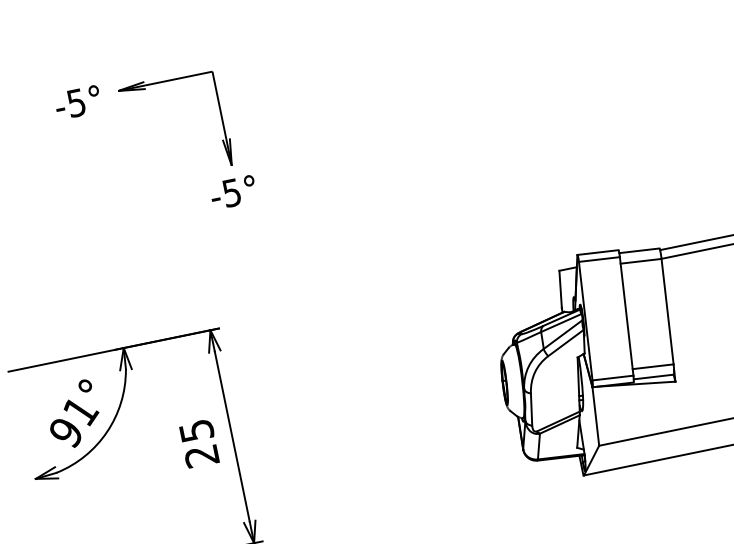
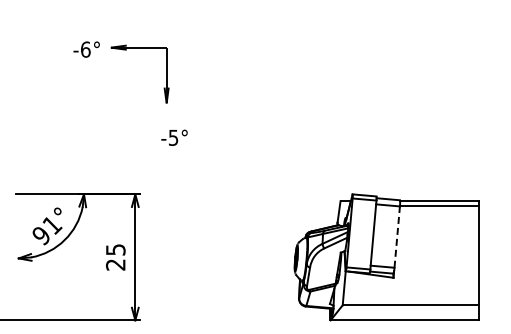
text: (76, 102) -> (85, 49), -5° -> -6°
text: (233, 192) -> (174, 137), moved
line: (668, 312) -> (397, 237), solid -> dashed

